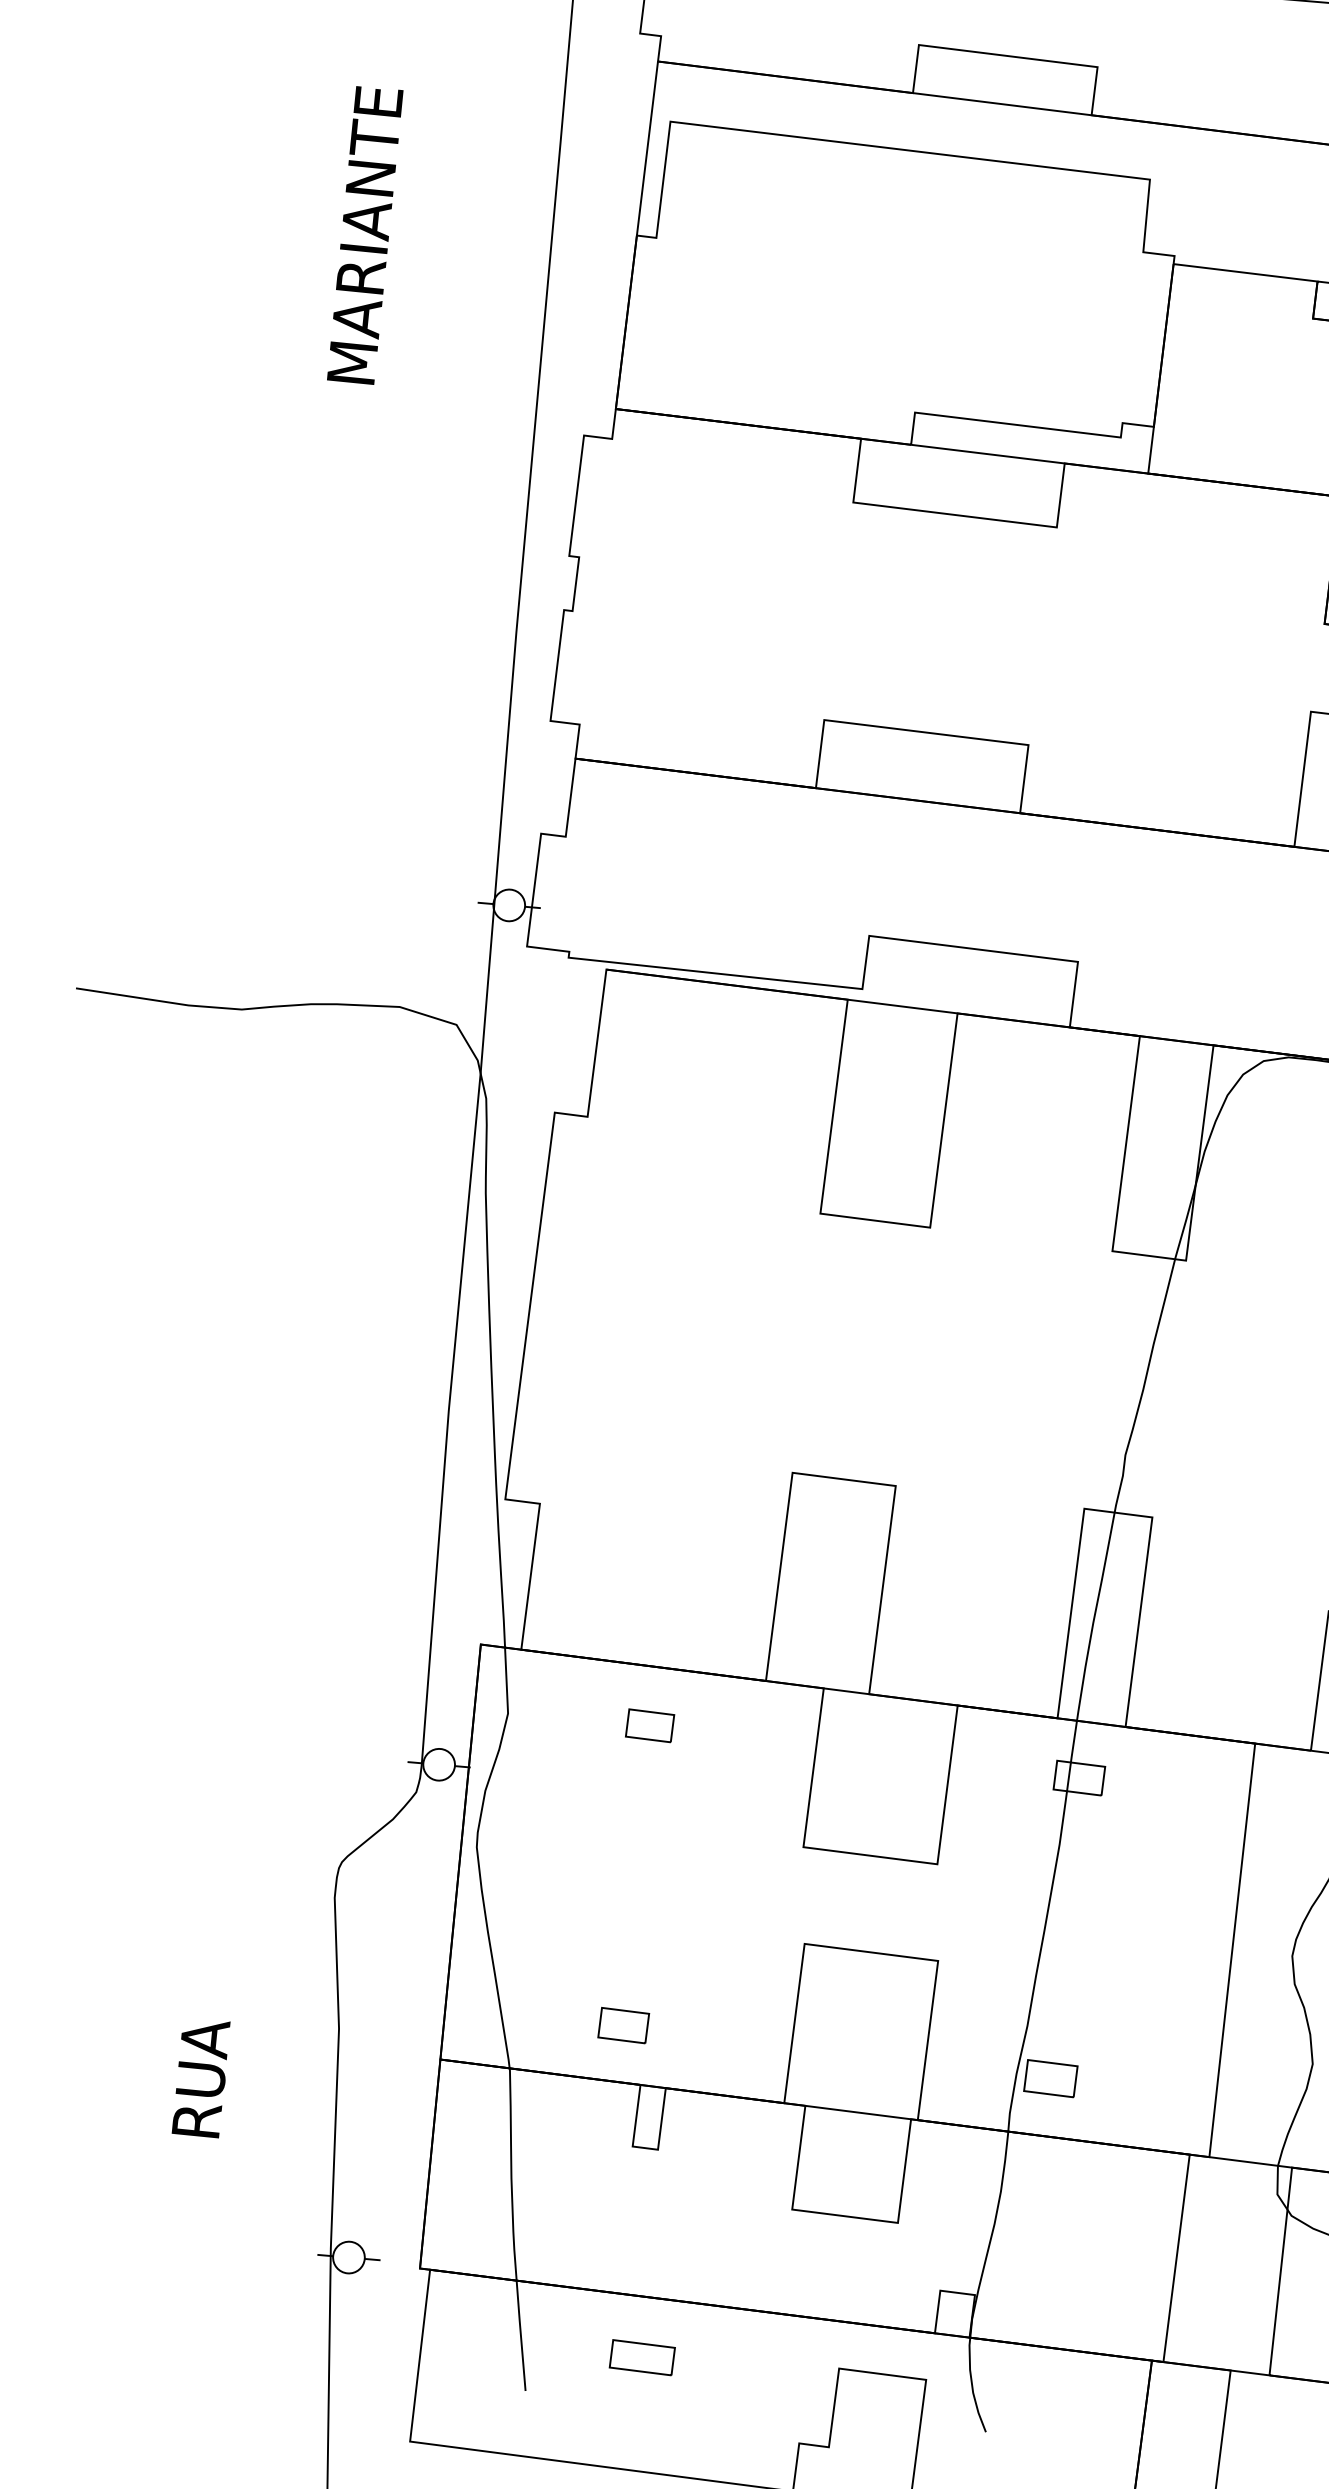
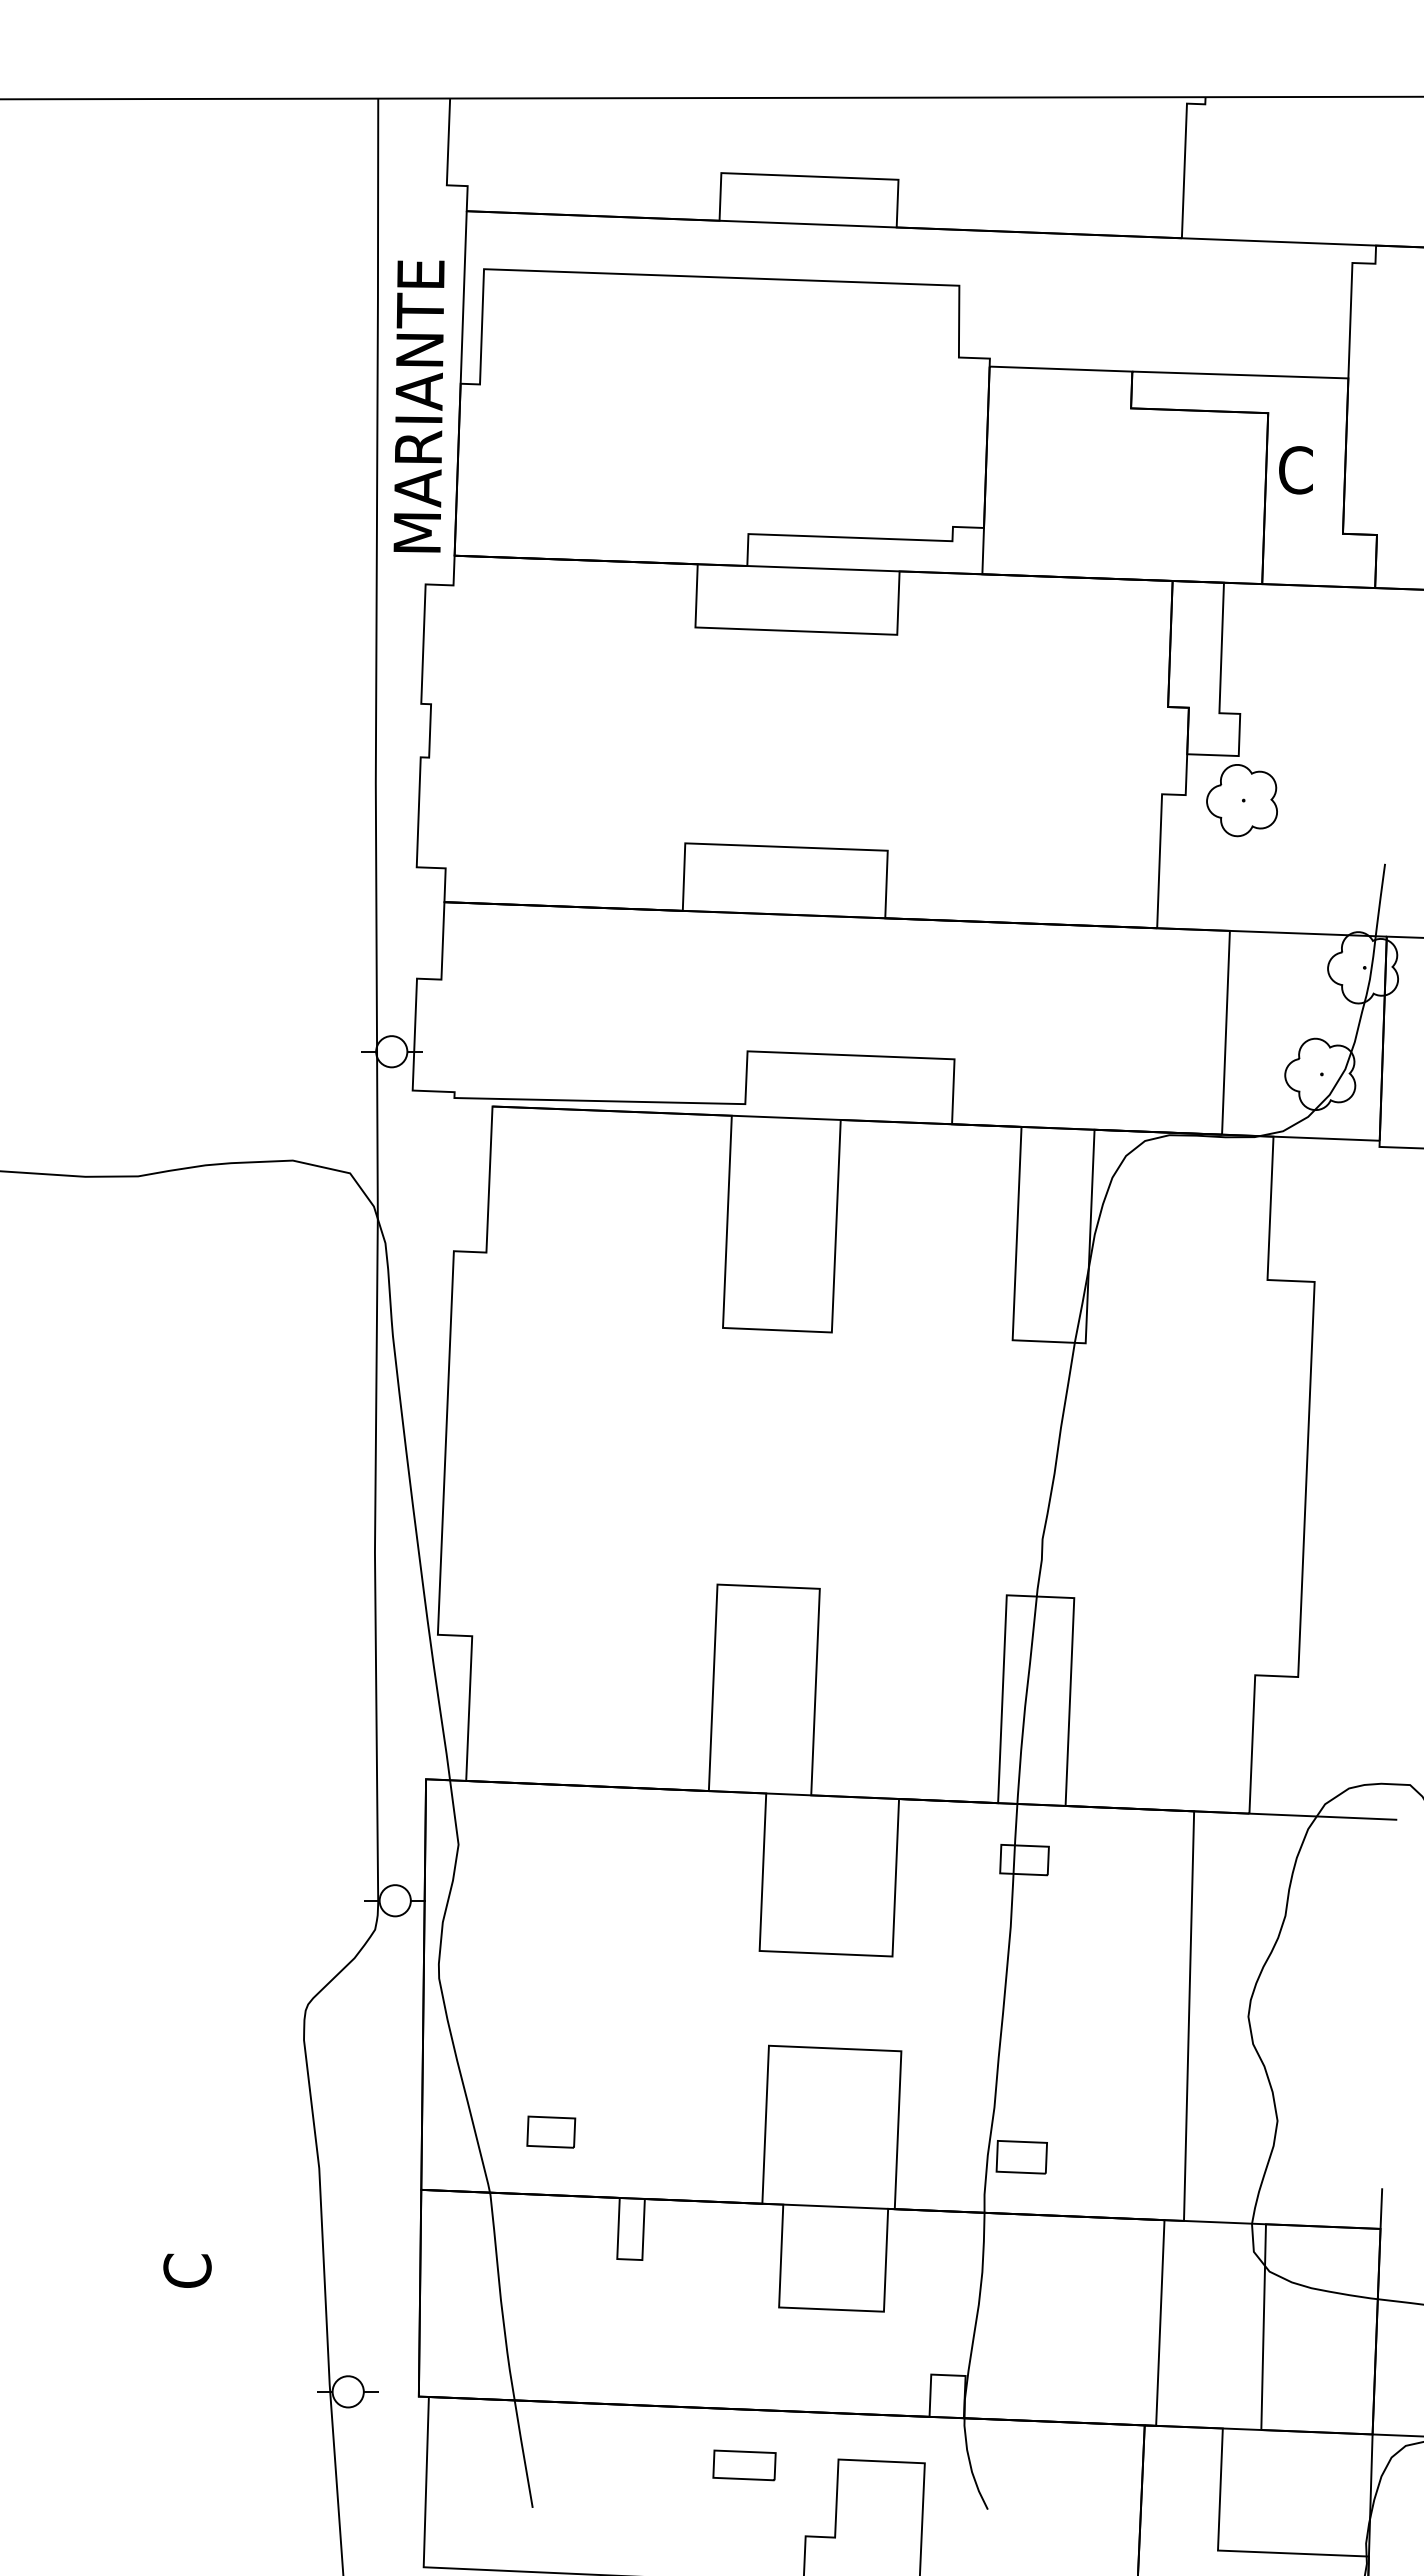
text: (364, 235) -> (418, 406), moved
part: (649, 1725) -> (598, 1844), removed
part: (623, 2024) -> (551, 2131), moved
text: (200, 2078) -> (187, 2228), RUA -> C
part: (642, 2357) -> (744, 2465), moved

